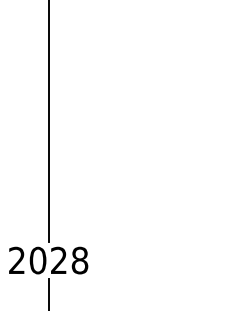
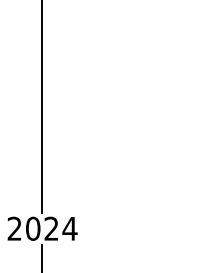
text: (79, 260) -> (69, 228), 2028 -> 2024

